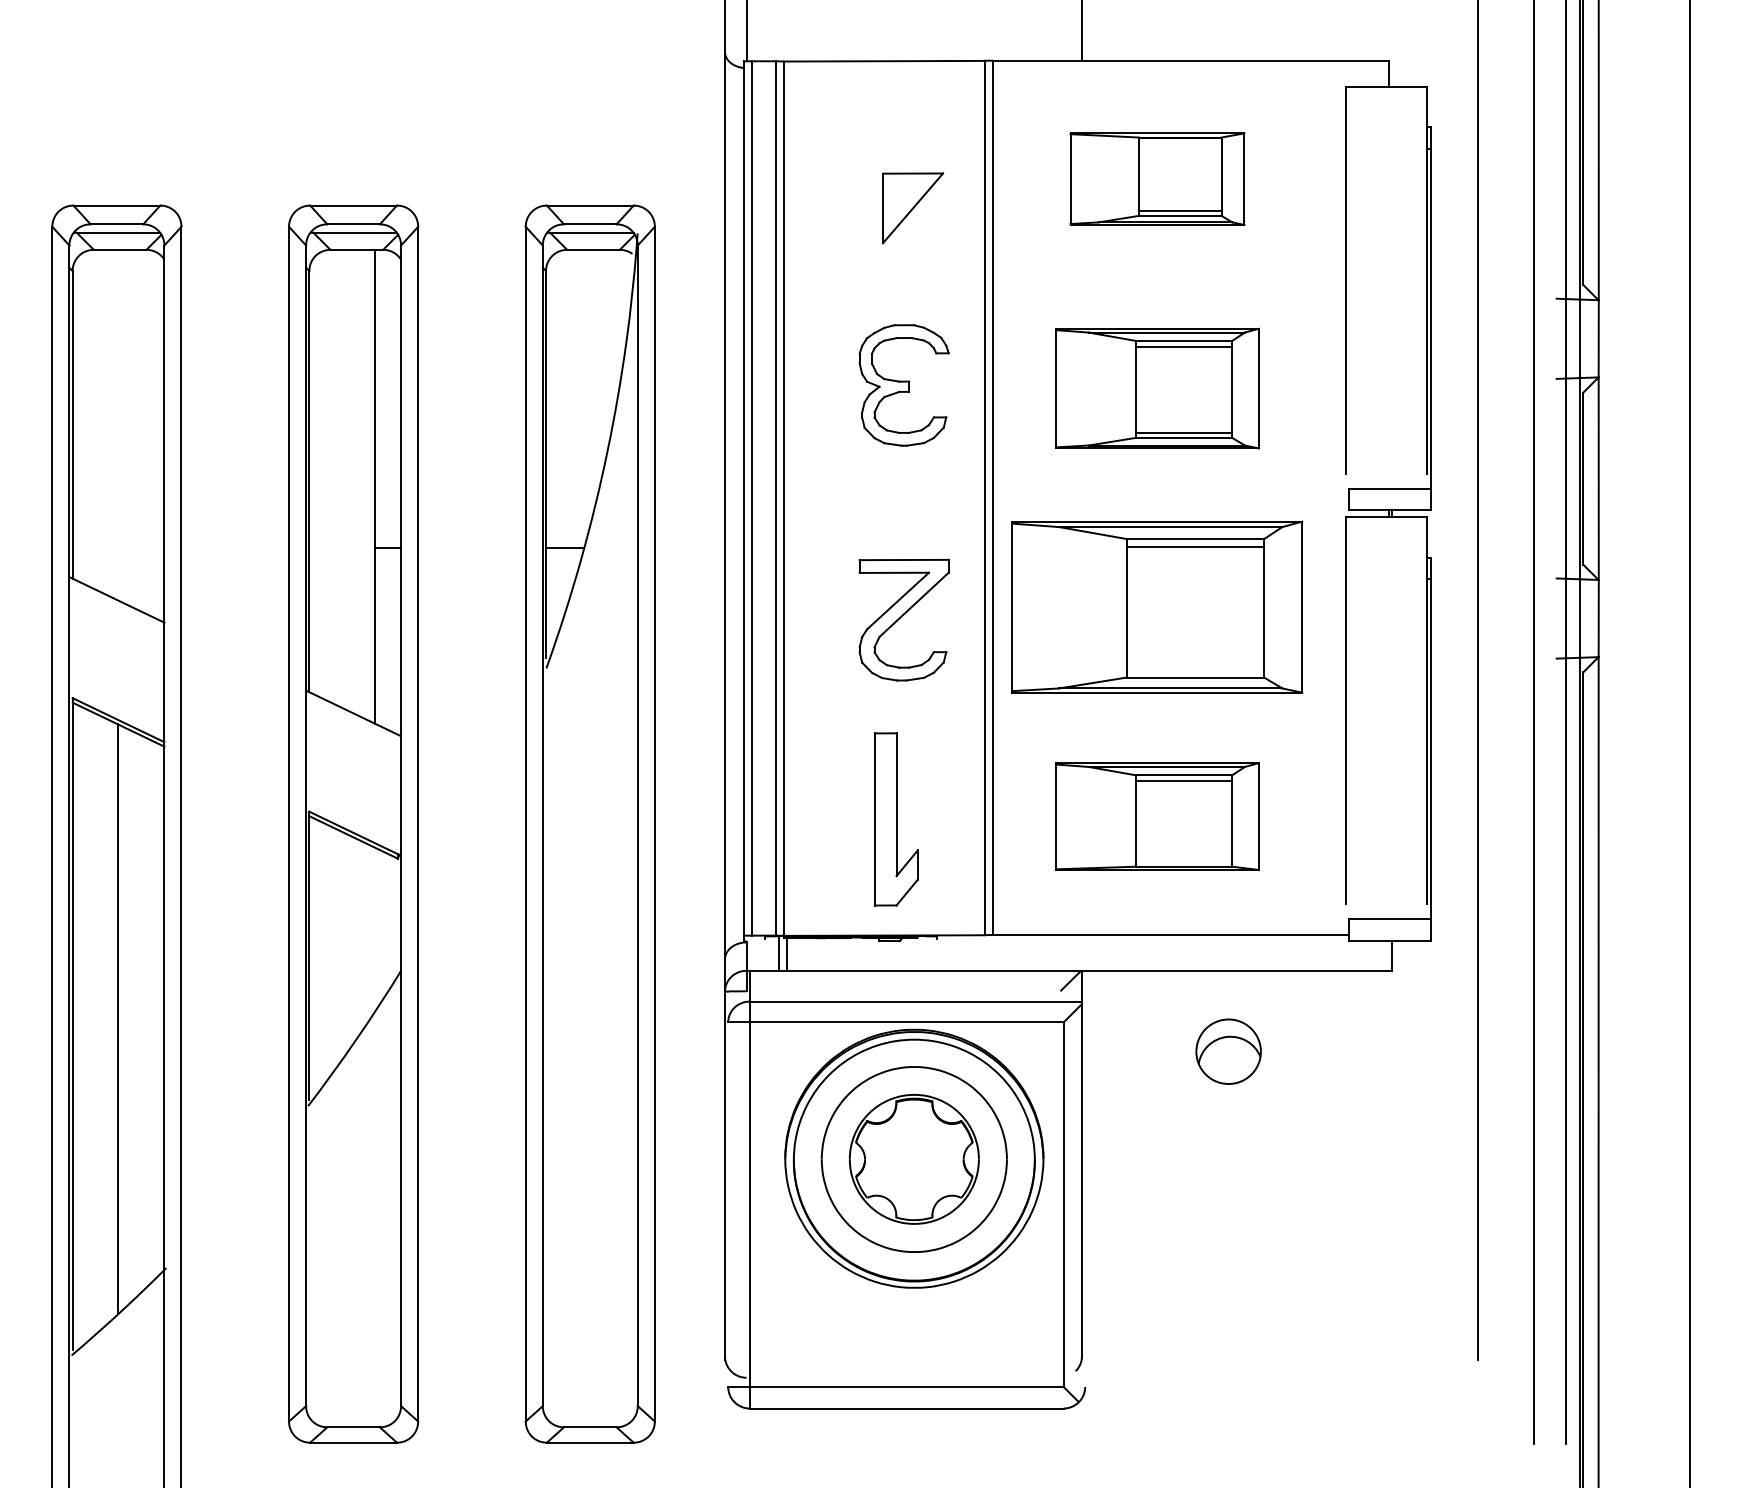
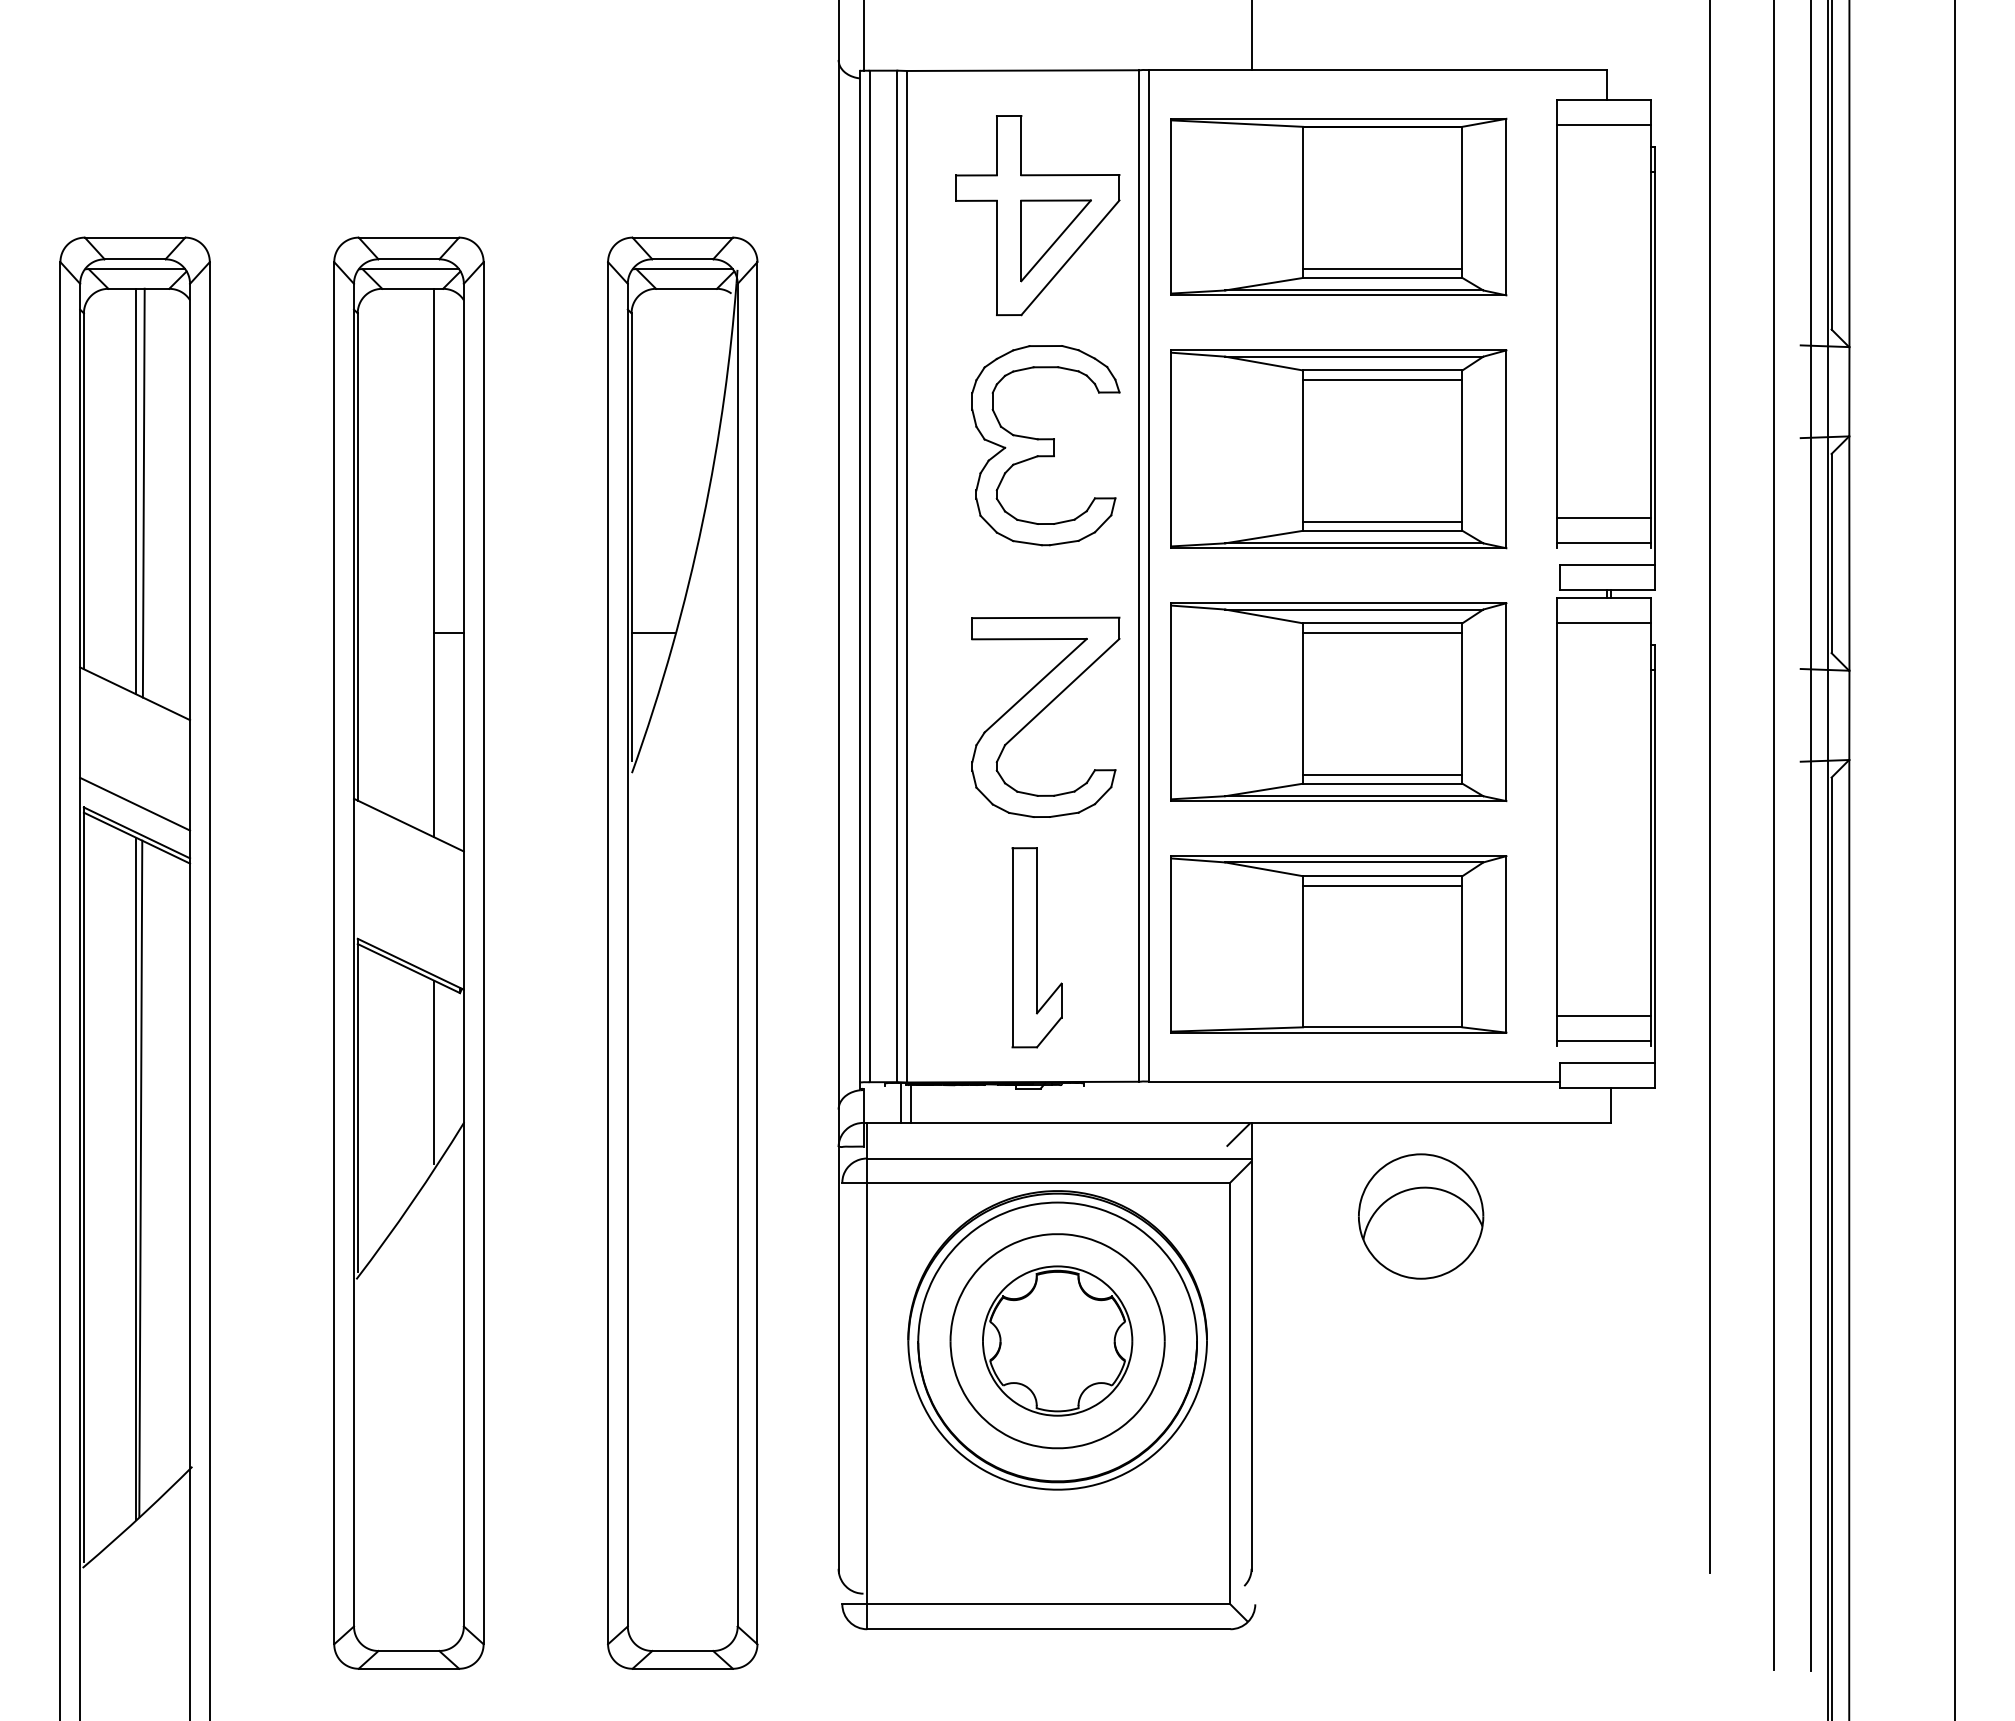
line: (1386, 107) -> (1603, 124), added
part: (1157, 178) -> (1338, 206), size x1.67
part: (896, 186) -> (1037, 215), added
part: (903, 385) -> (1045, 445), size x1.43
part: (1157, 388) -> (1338, 449), size x1.43
line: (117, 425) -> (135, 491), added
line: (124, 425) -> (143, 492), added
line: (1386, 448) -> (1603, 518), added
line: (1386, 469) -> (1603, 543), added
line: (1386, 538) -> (1603, 622), added
part: (903, 619) -> (1045, 716), size x1.43
line: (1195, 669) -> (1382, 774), added
line: (117, 694) -> (135, 803), added
part: (1157, 816) -> (1338, 944), size x1.43
line: (1386, 877) -> (1603, 1015), added
line: (1386, 900) -> (1603, 1041), added
line: (374, 927) -> (433, 1072), added
line: (121, 1018) -> (140, 1178), added
part: (1228, 1051) -> (1421, 1216), size x1.67

